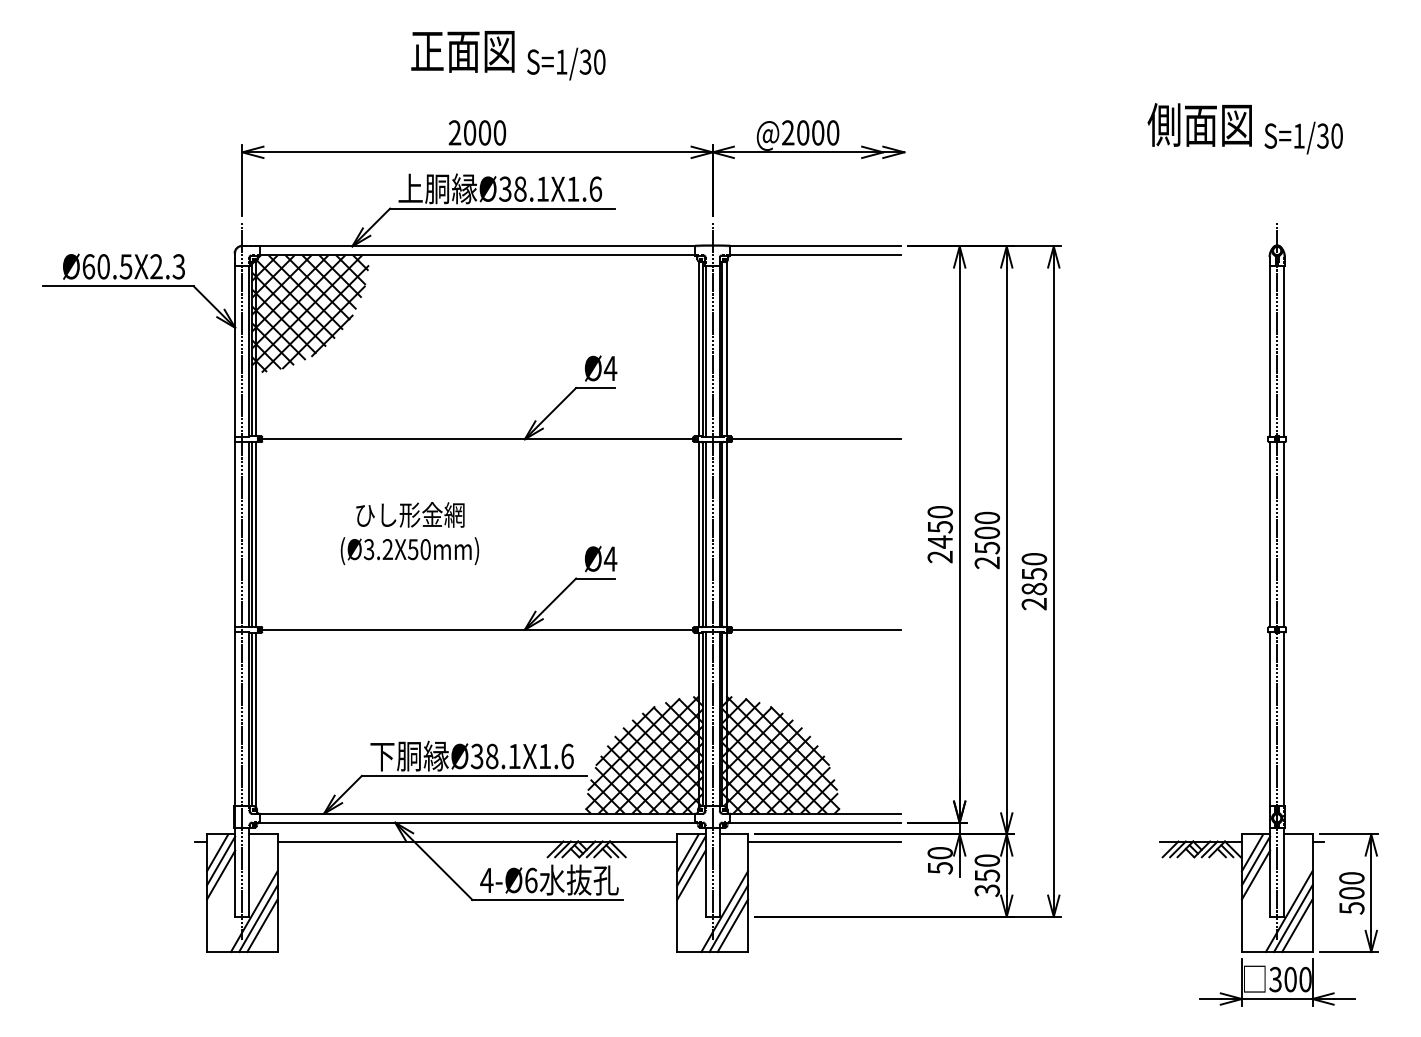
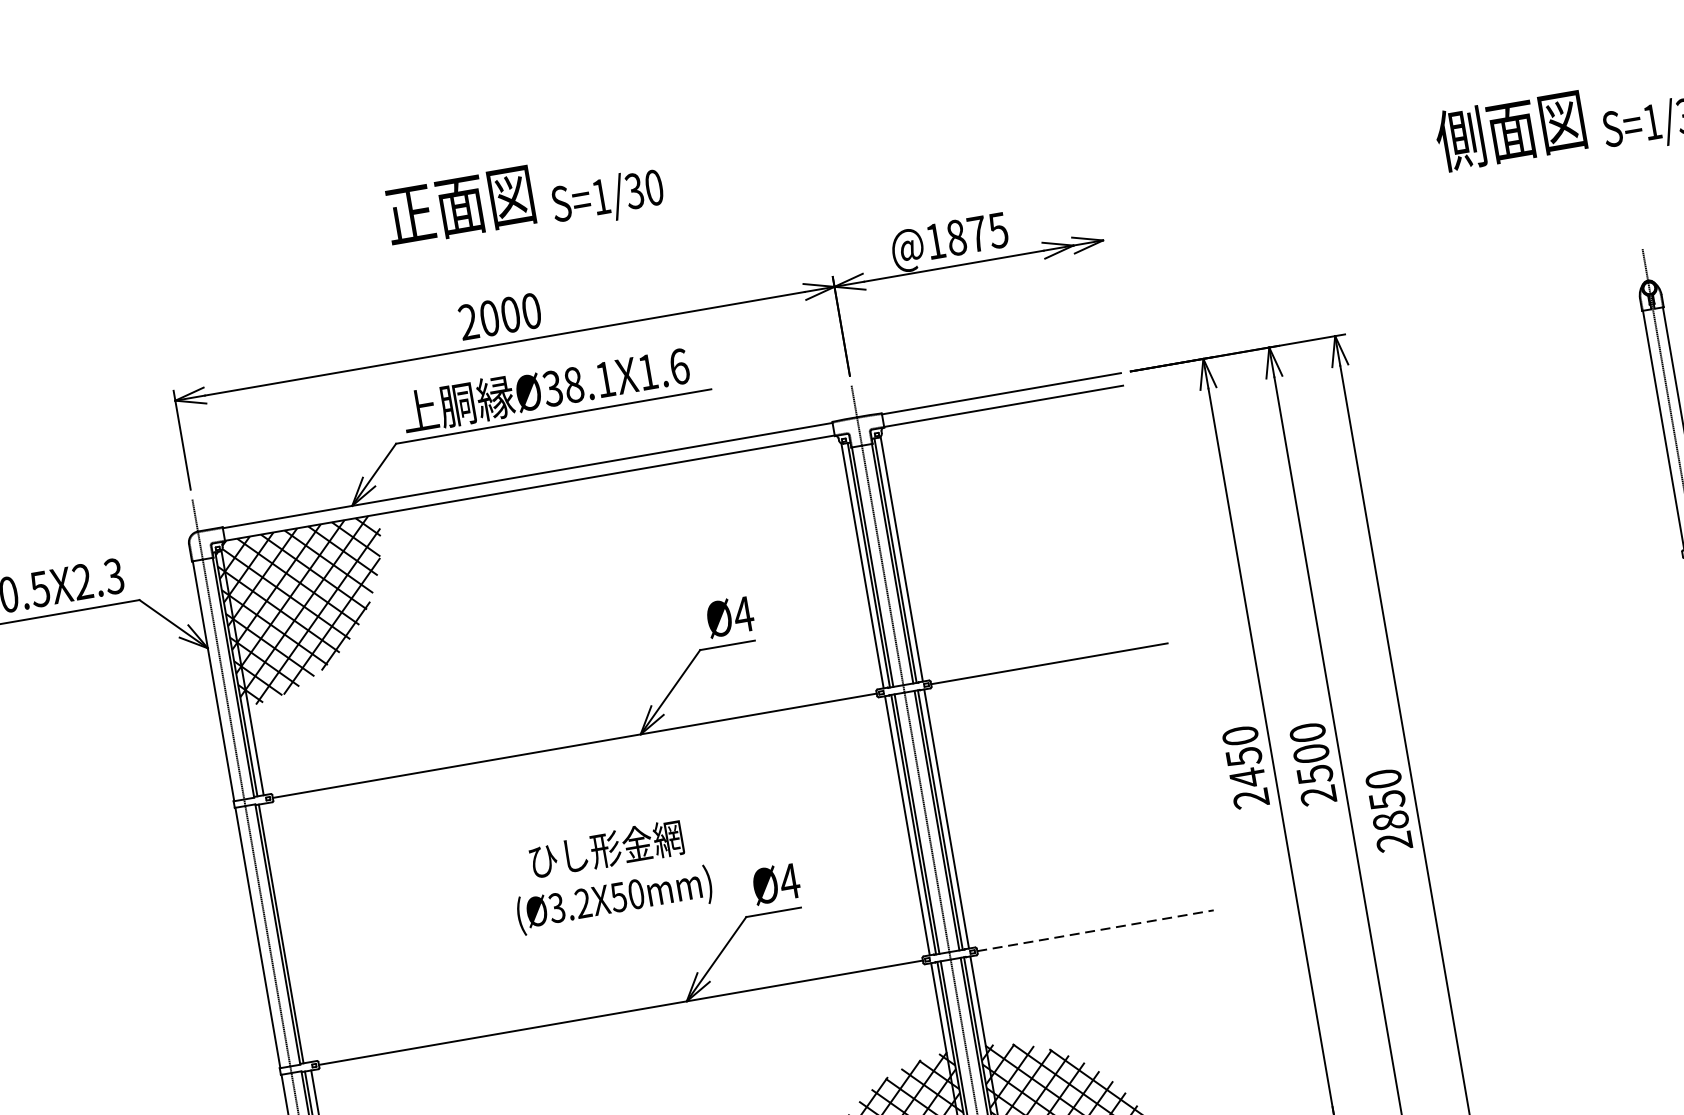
text: (810, 132) -> (966, 235), @2000 -> @1875
text: (409, 533) -> (609, 875), moved
line: (256, 534) -> (287, 932), removed
line: (817, 629) -> (1096, 930), solid -> dashed

